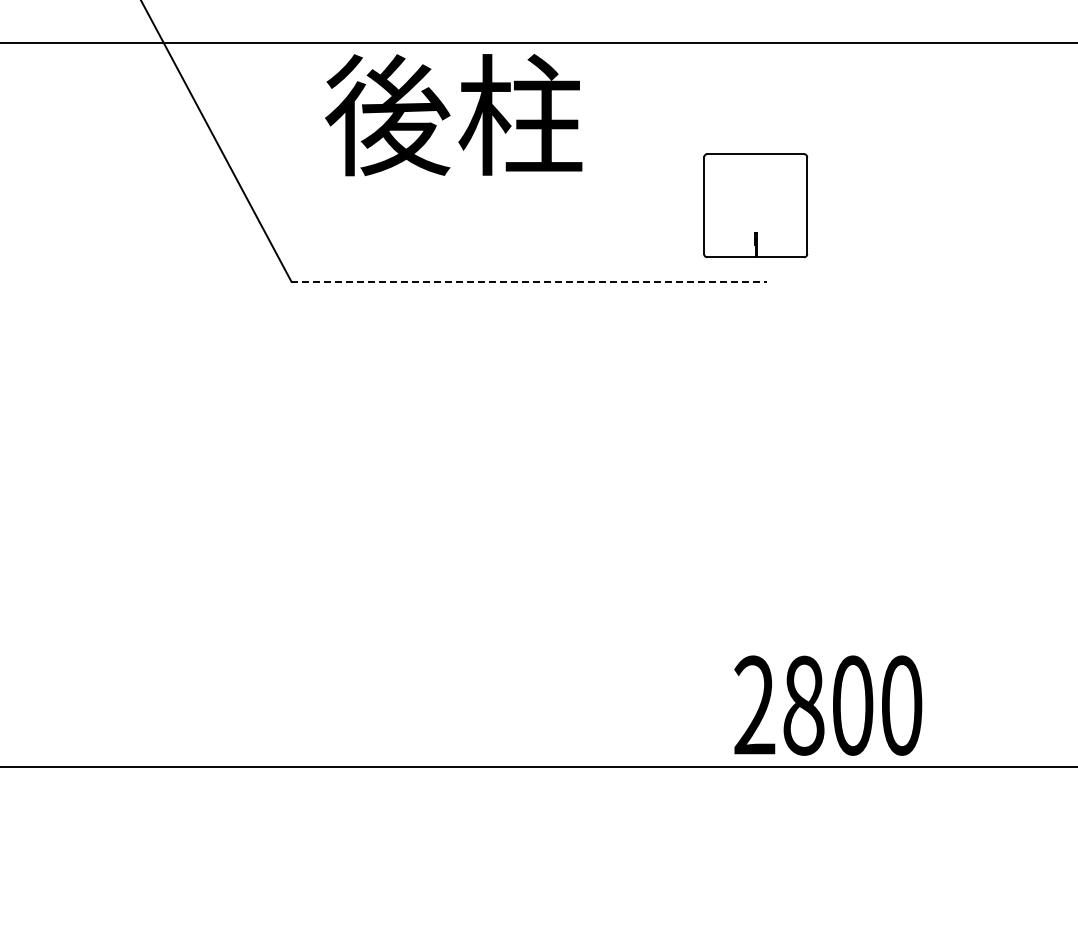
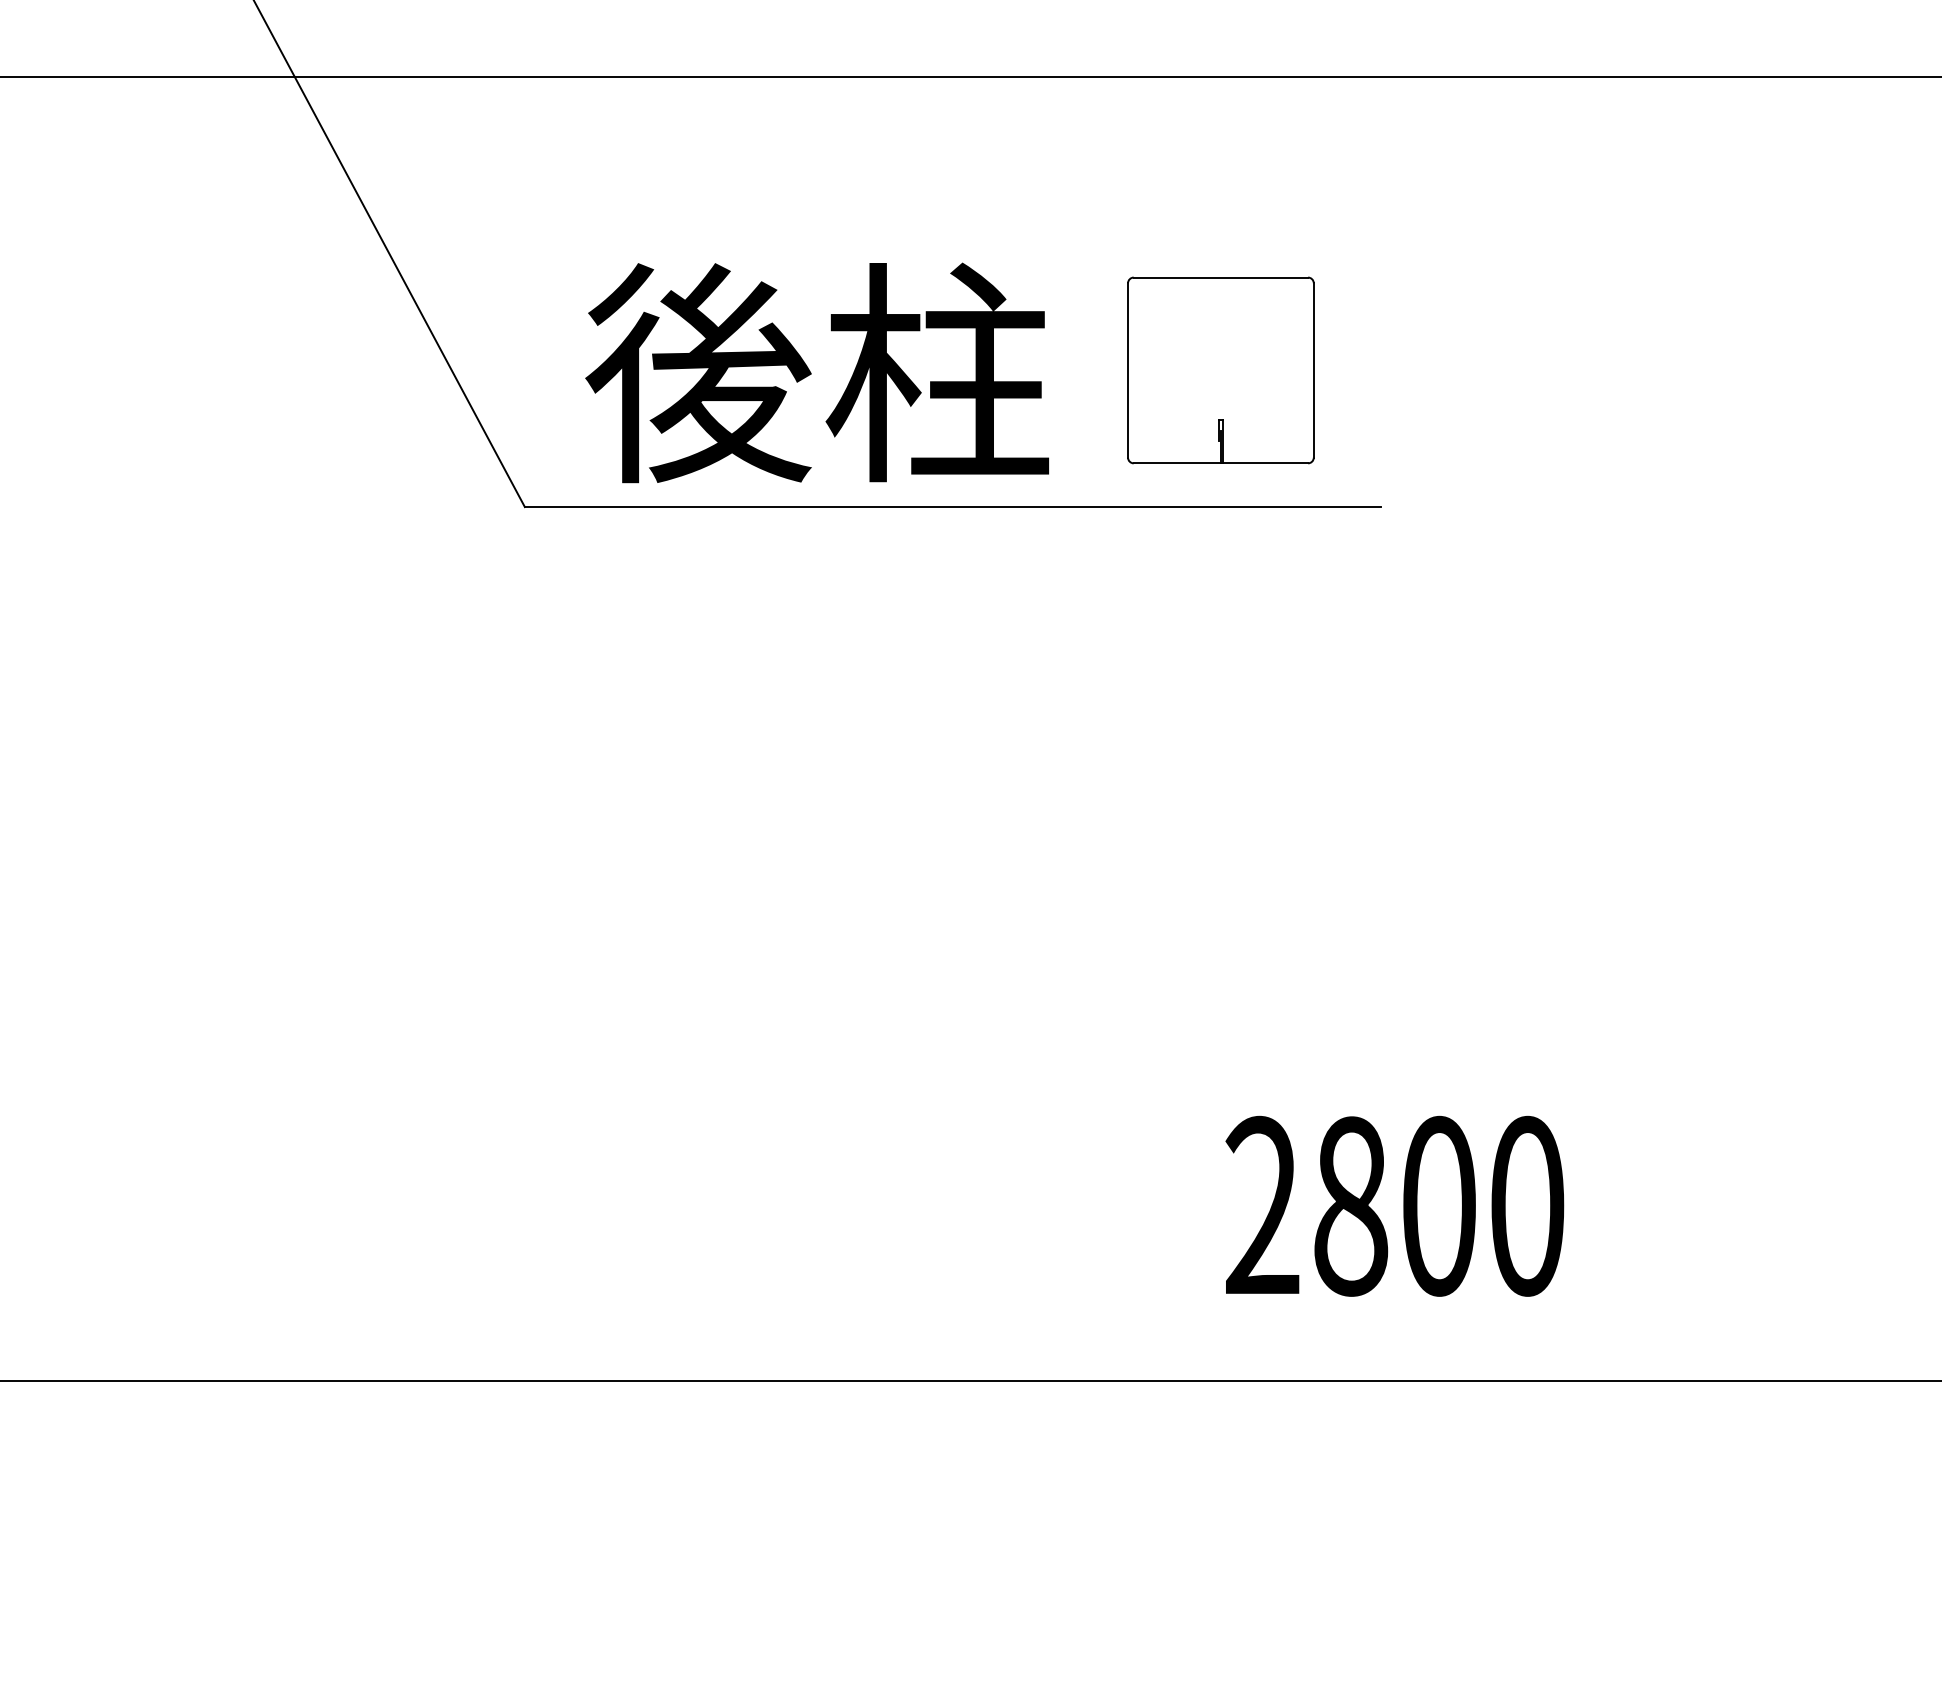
text: (453, 115) -> (816, 373), moved
part: (755, 205) -> (1220, 370), moved
line: (529, 281) -> (953, 506), dashed -> solid
text: (828, 705) -> (1395, 1206), moved

